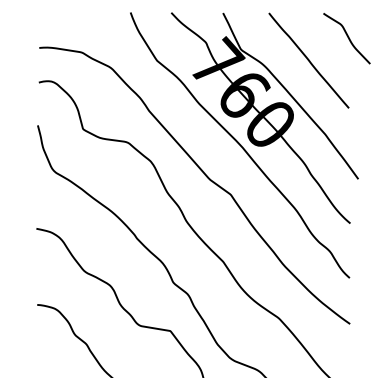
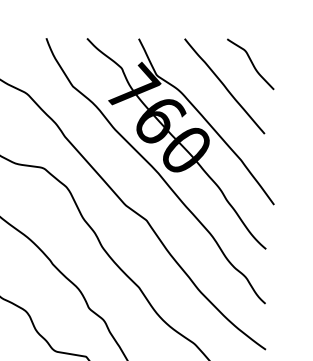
curve: (347, 37) -> (251, 63), moved

